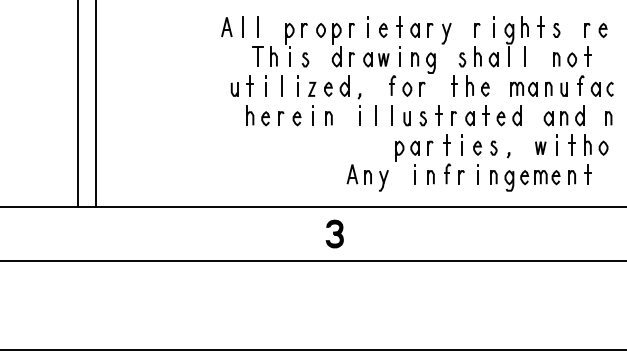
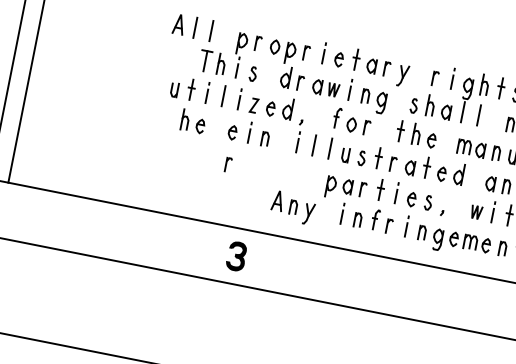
part: (281, 118) -> (228, 164), moved
part: (334, 233) -> (236, 255), moved

